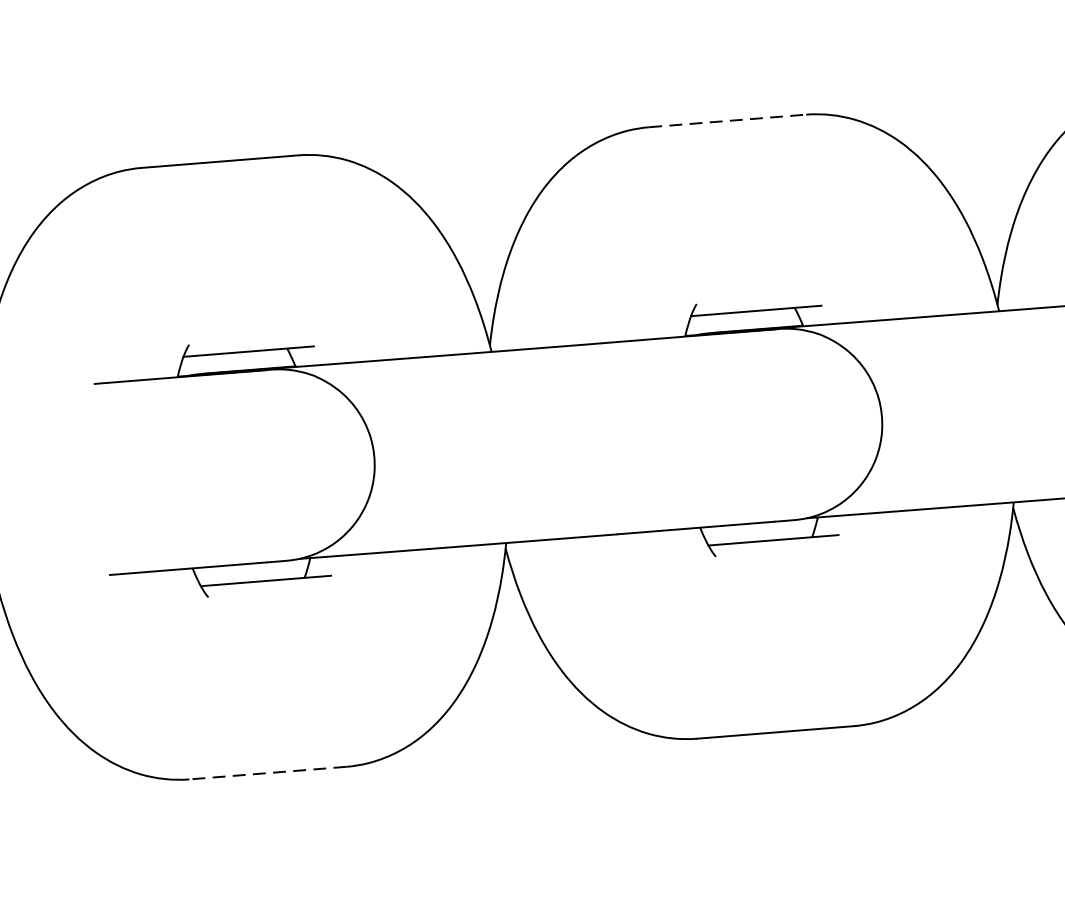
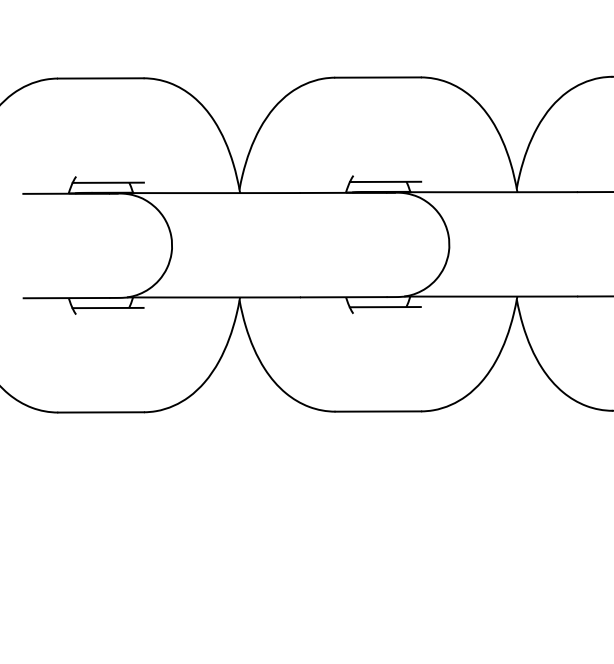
line: (728, 120) -> (378, 77), dashed -> solid
line: (268, 773) -> (101, 412), dashed -> solid

